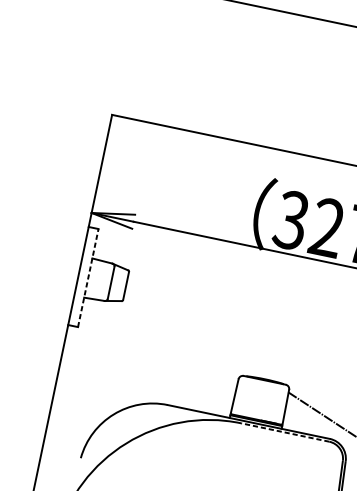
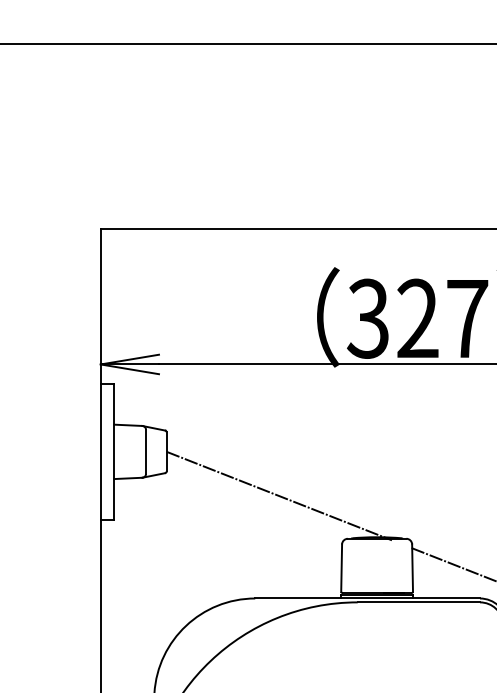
line: (88, 277) -> (114, 451), dashed -> solid
line: (200, 334) -> (278, 495), added
line: (284, 432) -> (418, 602), dashed -> solid

